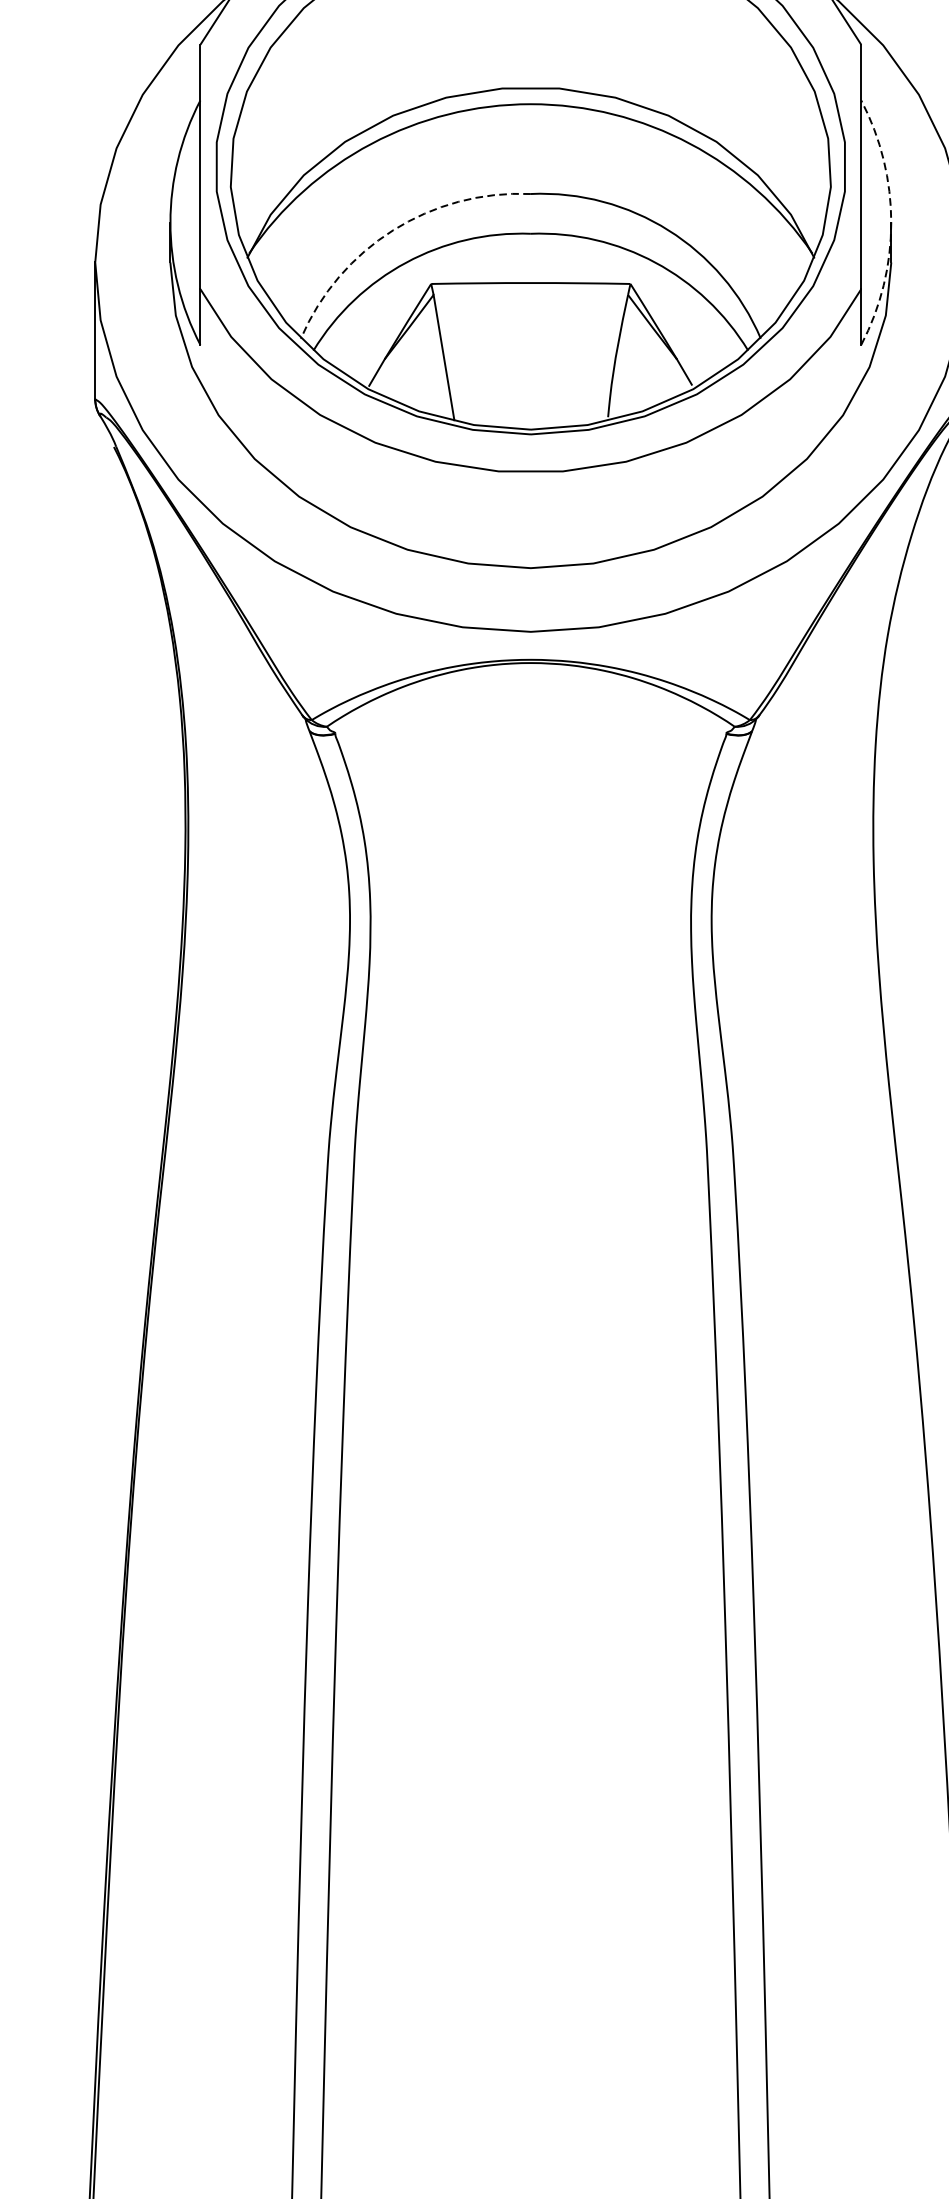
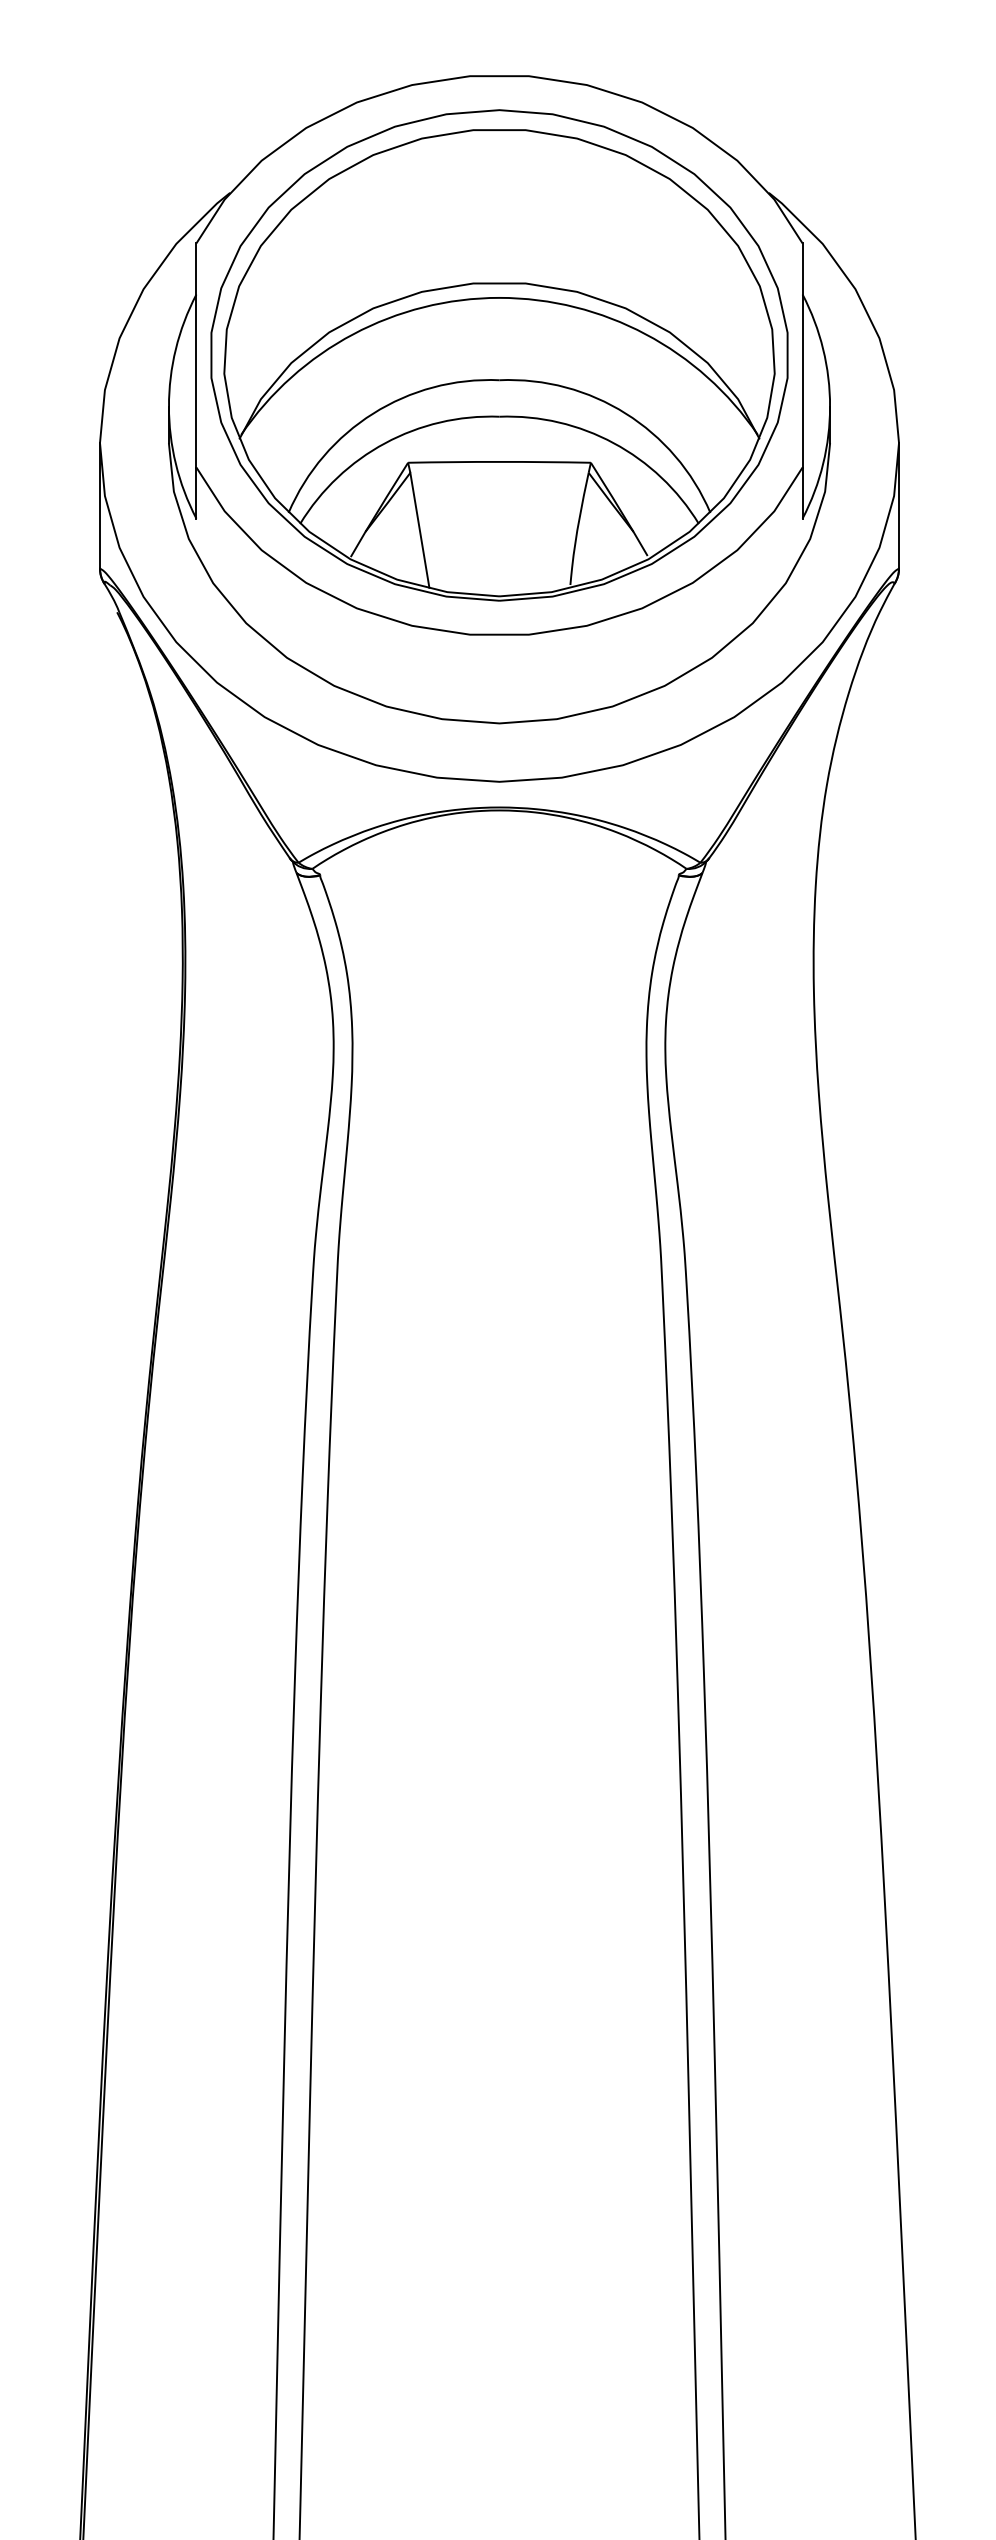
arc: (891, 222) -> (830, 406), dashed -> solid
arc: (393, 230) -> (373, 413), dashed -> solid

